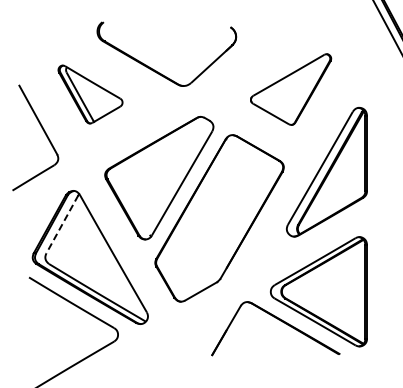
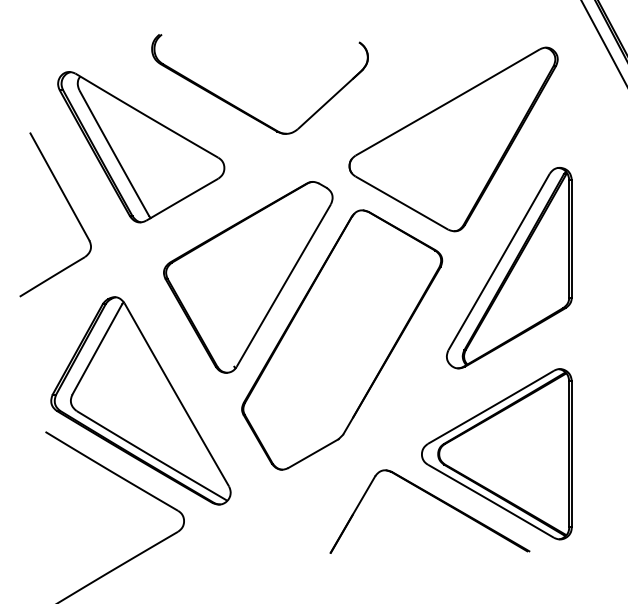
part: (290, 89) -> (452, 139), size x1.67
part: (90, 94) -> (141, 147), size x1.67
line: (62, 224) -> (97, 349), dashed -> solid

